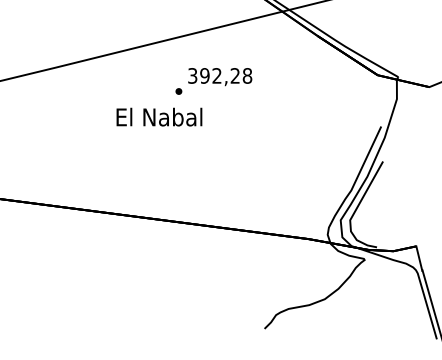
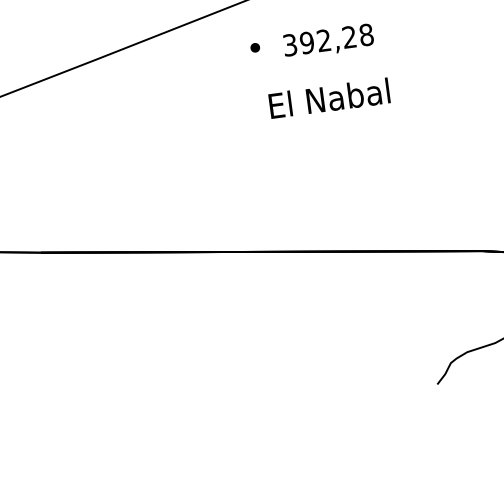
part: (178, 91) -> (254, 47), moved
text: (159, 116) -> (329, 97), moved

